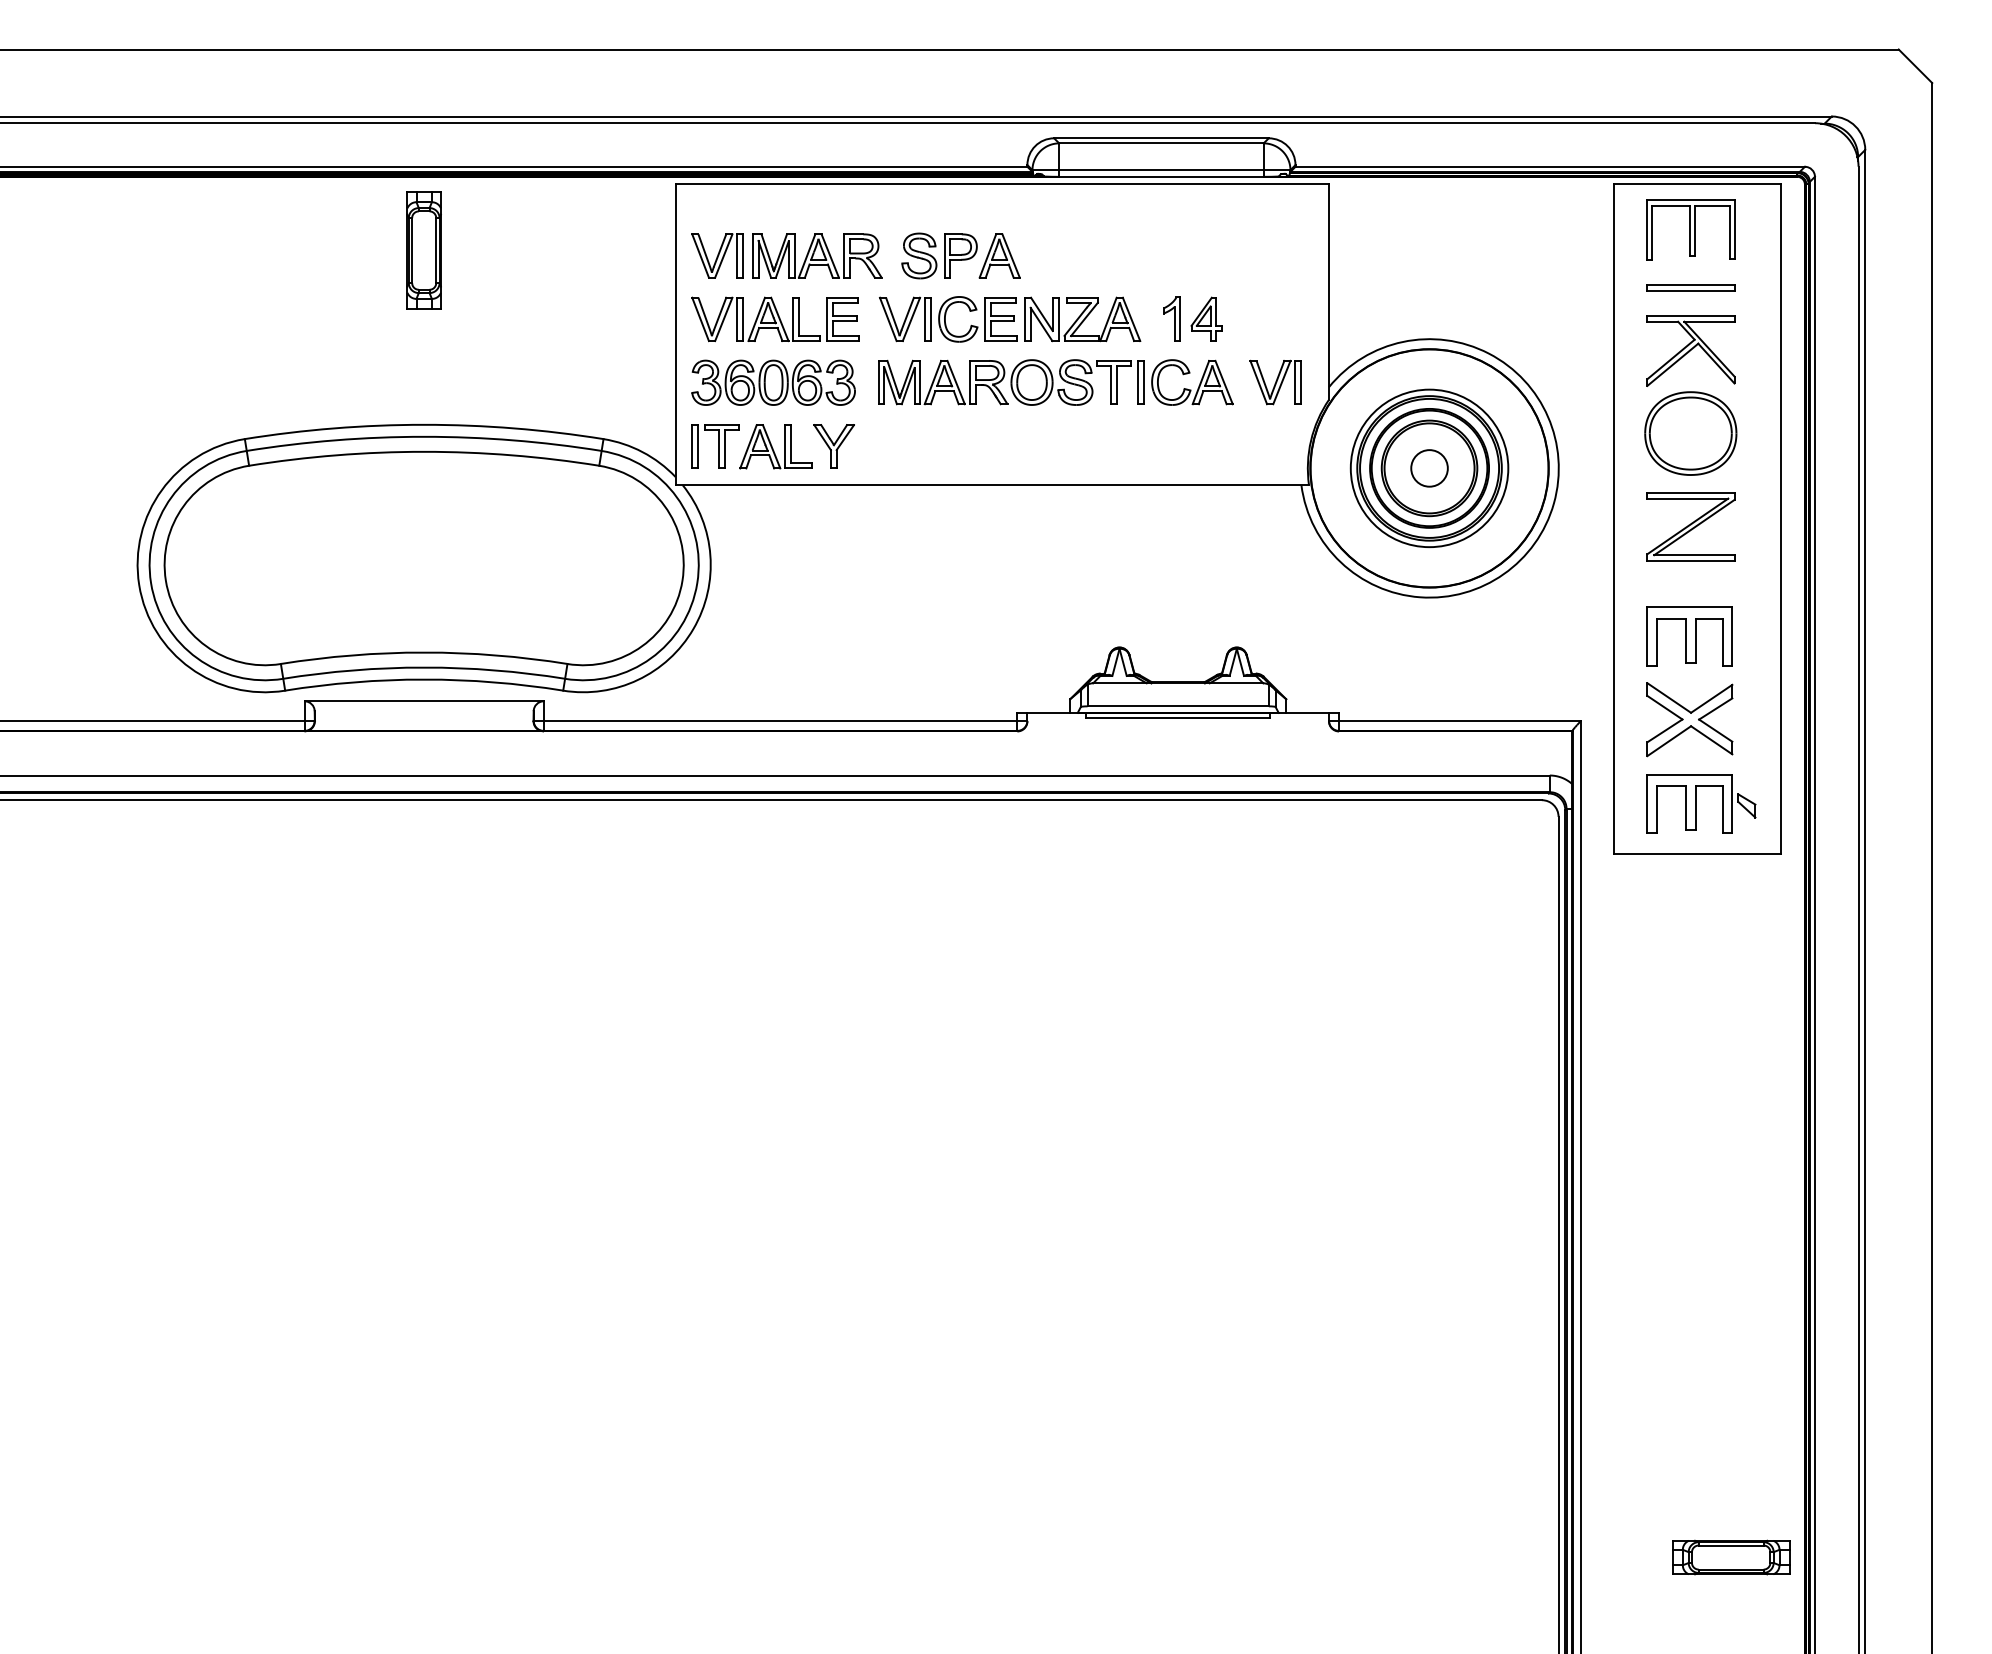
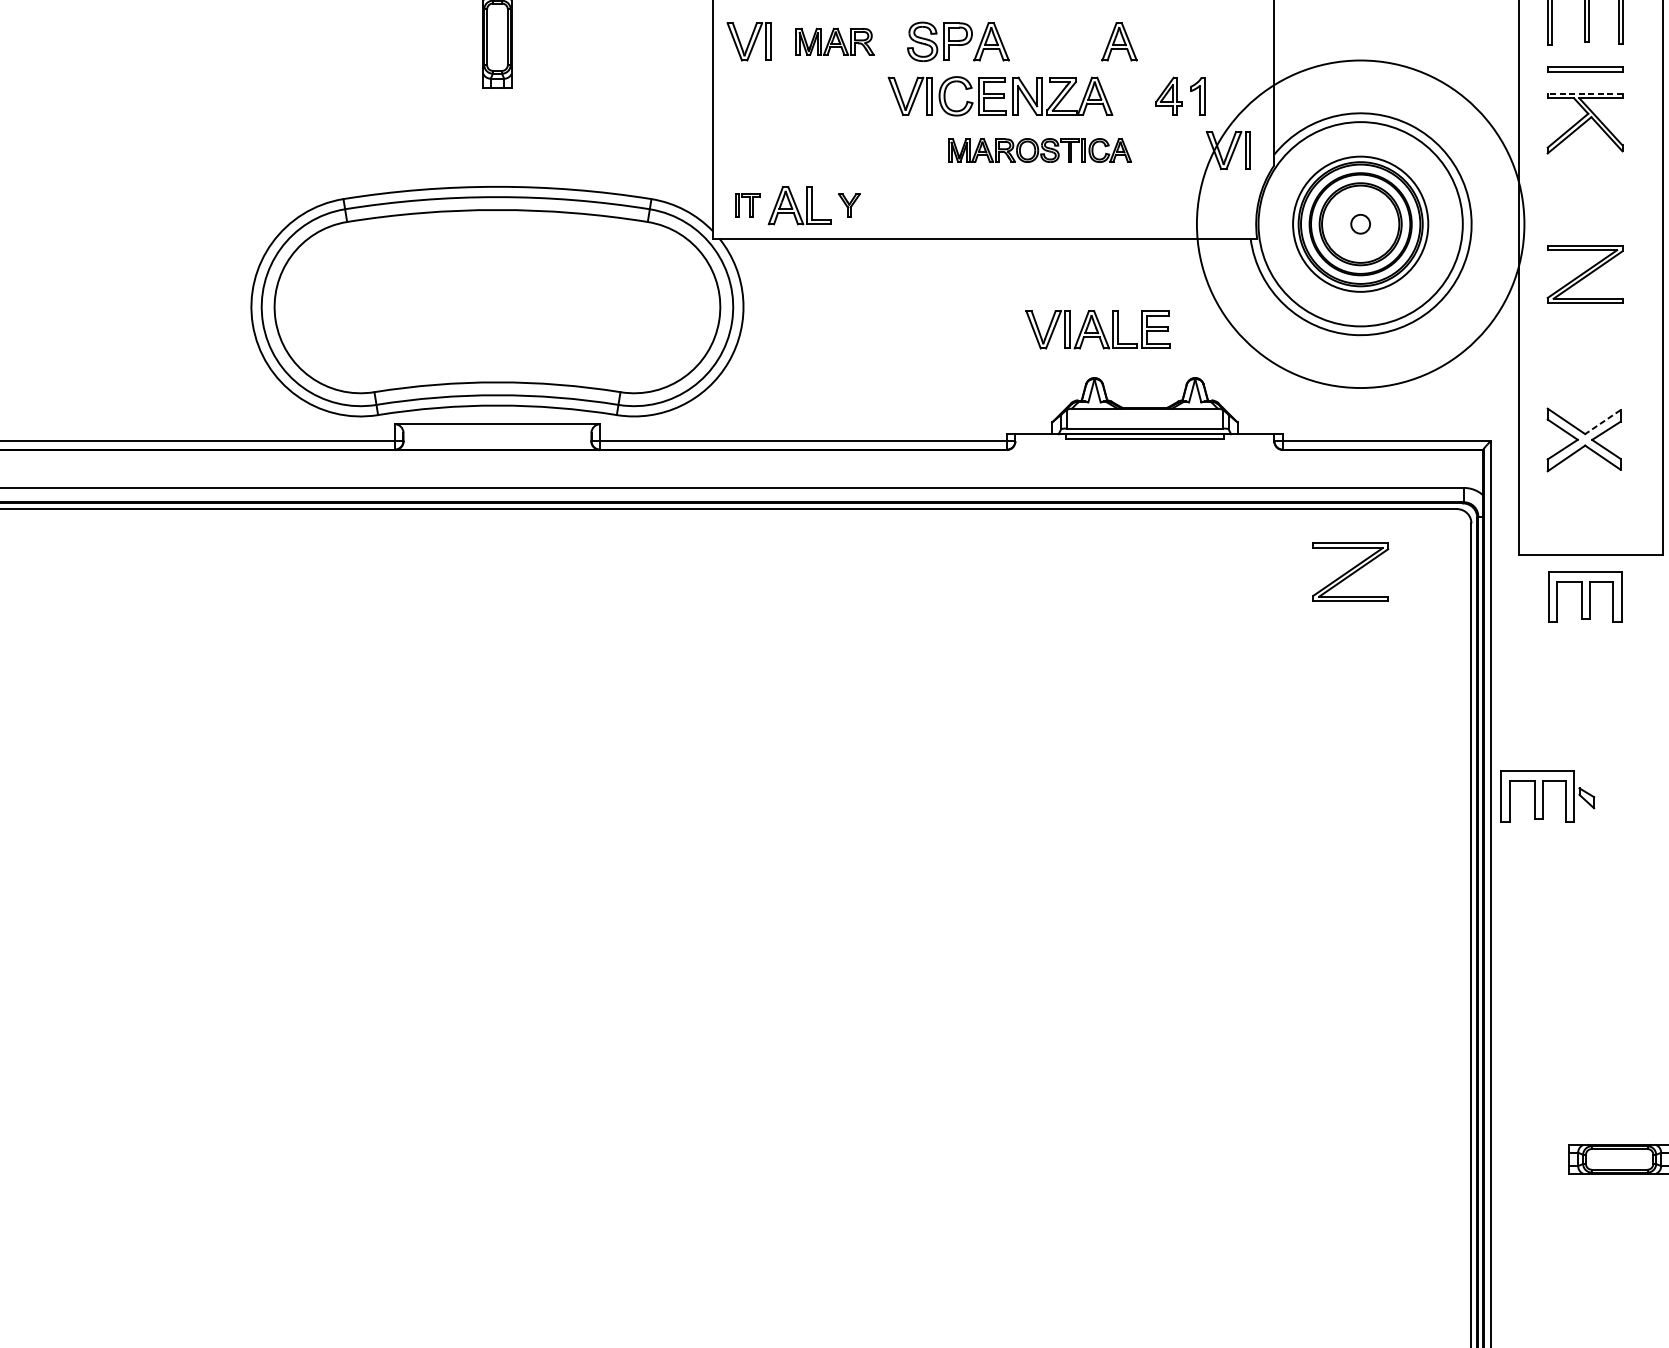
part: (817, 255) -> (835, 41), size x0.7
part: (1148, 255) -> (1119, 41), added
line: (1690, 316) -> (1584, 93), solid -> dashed
part: (1171, 318) -> (1197, 95), moved
part: (775, 319) -> (1097, 329), moved
part: (773, 382) -> (797, 150), removed
part: (1055, 382) -> (1039, 150), size x0.6
part: (1690, 433) -> (1584, 194), removed
part: (715, 446) -> (747, 205), size x0.6
part: (833, 446) -> (848, 205), size x0.6
circle: (1429, 468) -> (1360, 224), size x0.6
circle: (1429, 468) -> (1360, 224), size x1.6
part: (1689, 636) -> (1584, 596), moved
line: (1711, 698) -> (1602, 421), solid -> dashed
part: (1701, 803) -> (1547, 796), moved
part: (1417, 873) -> (1350, 572), added

